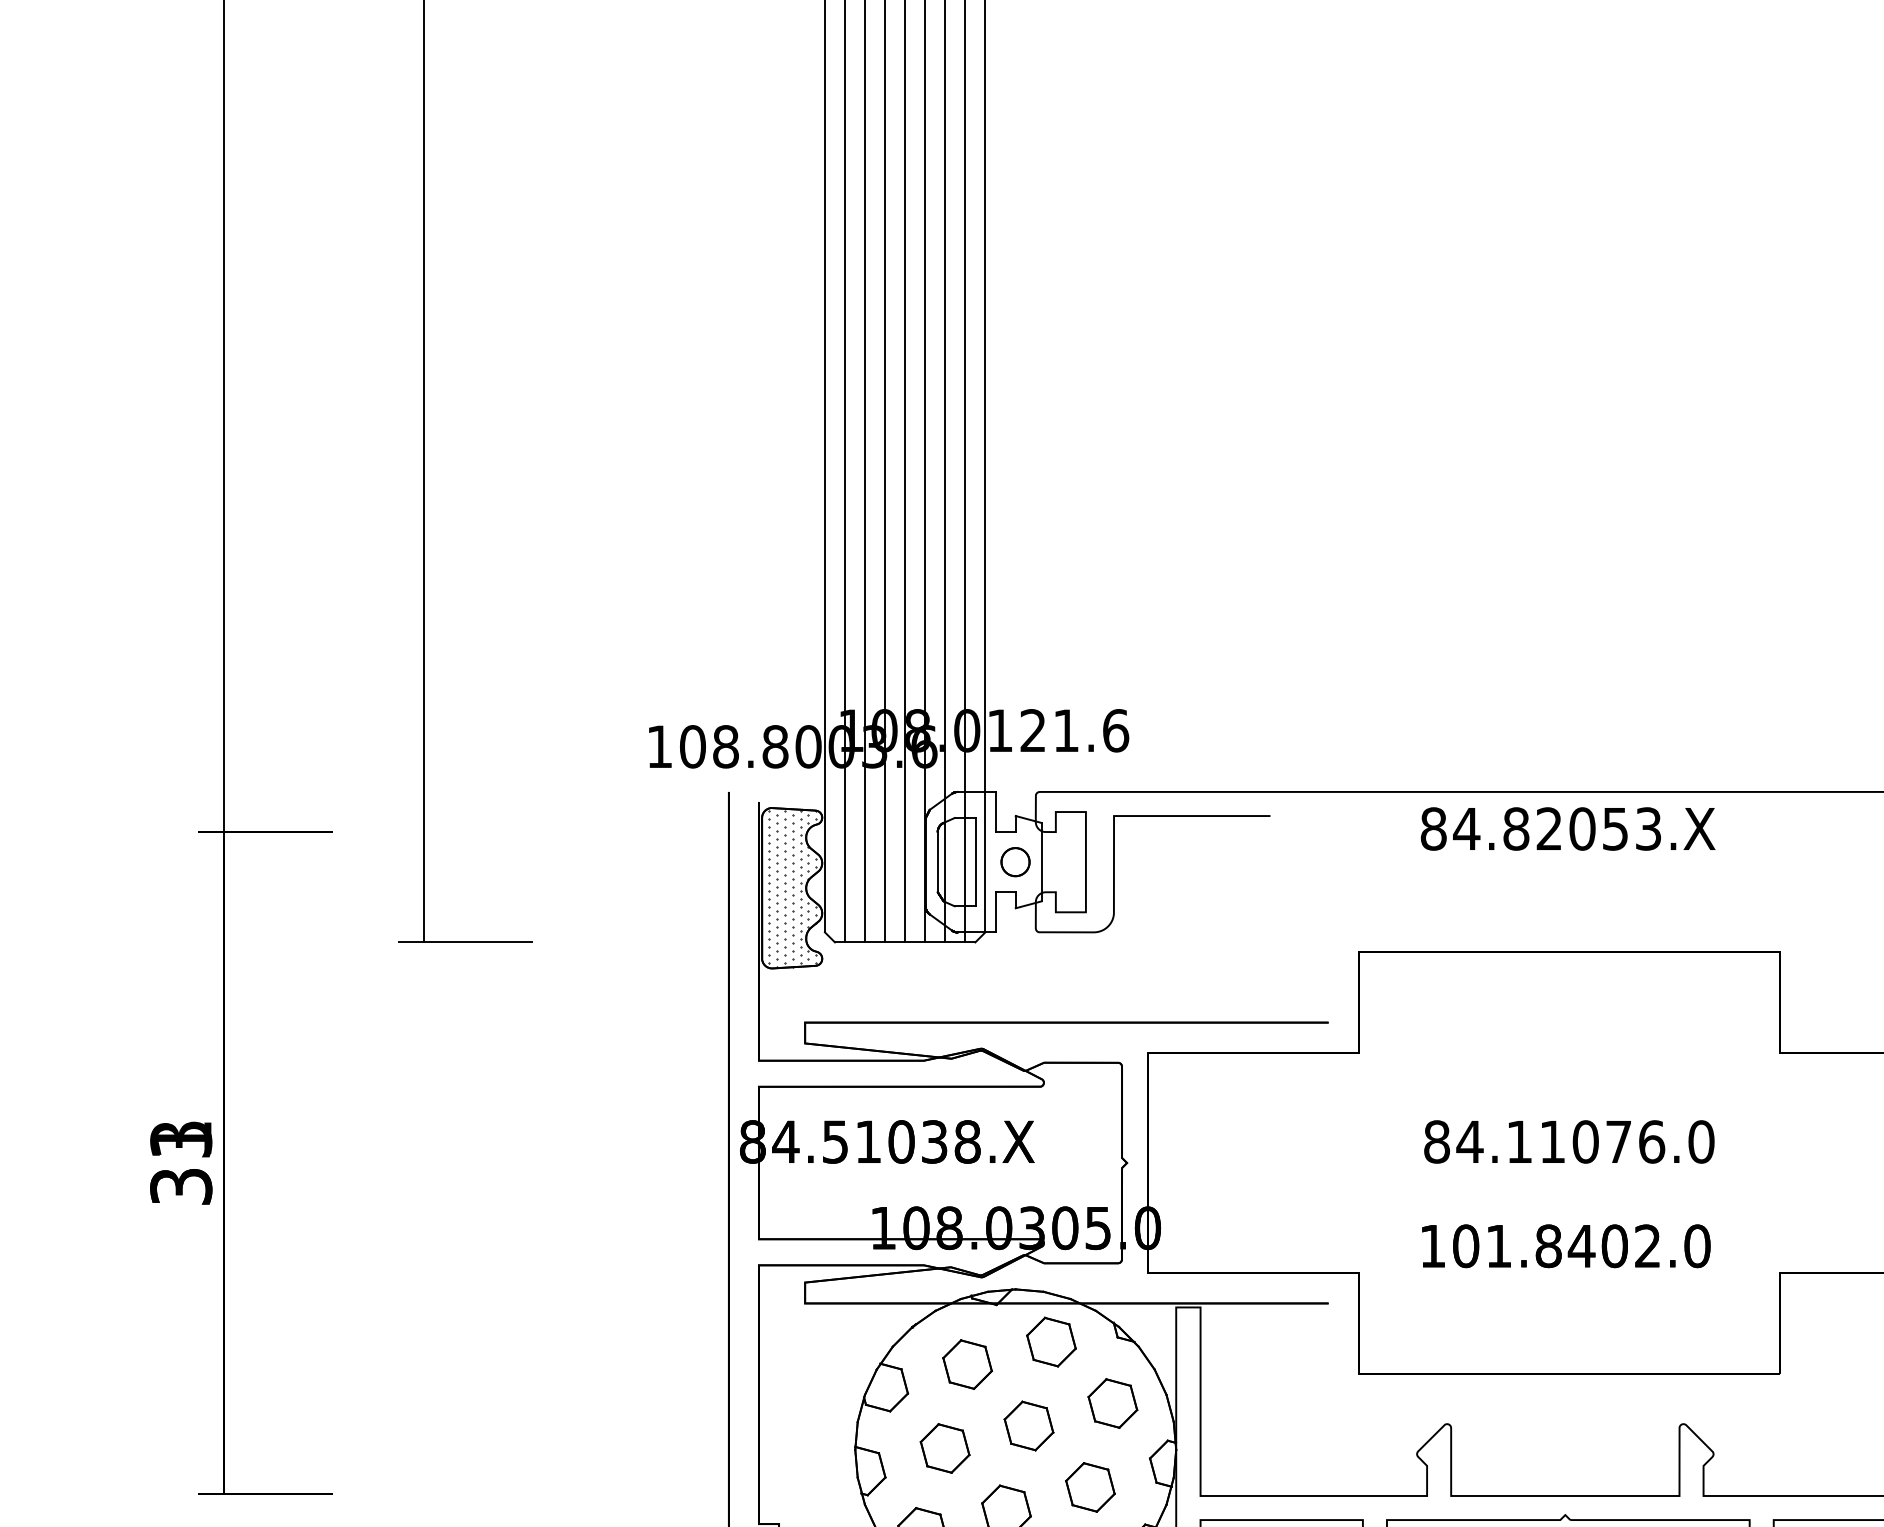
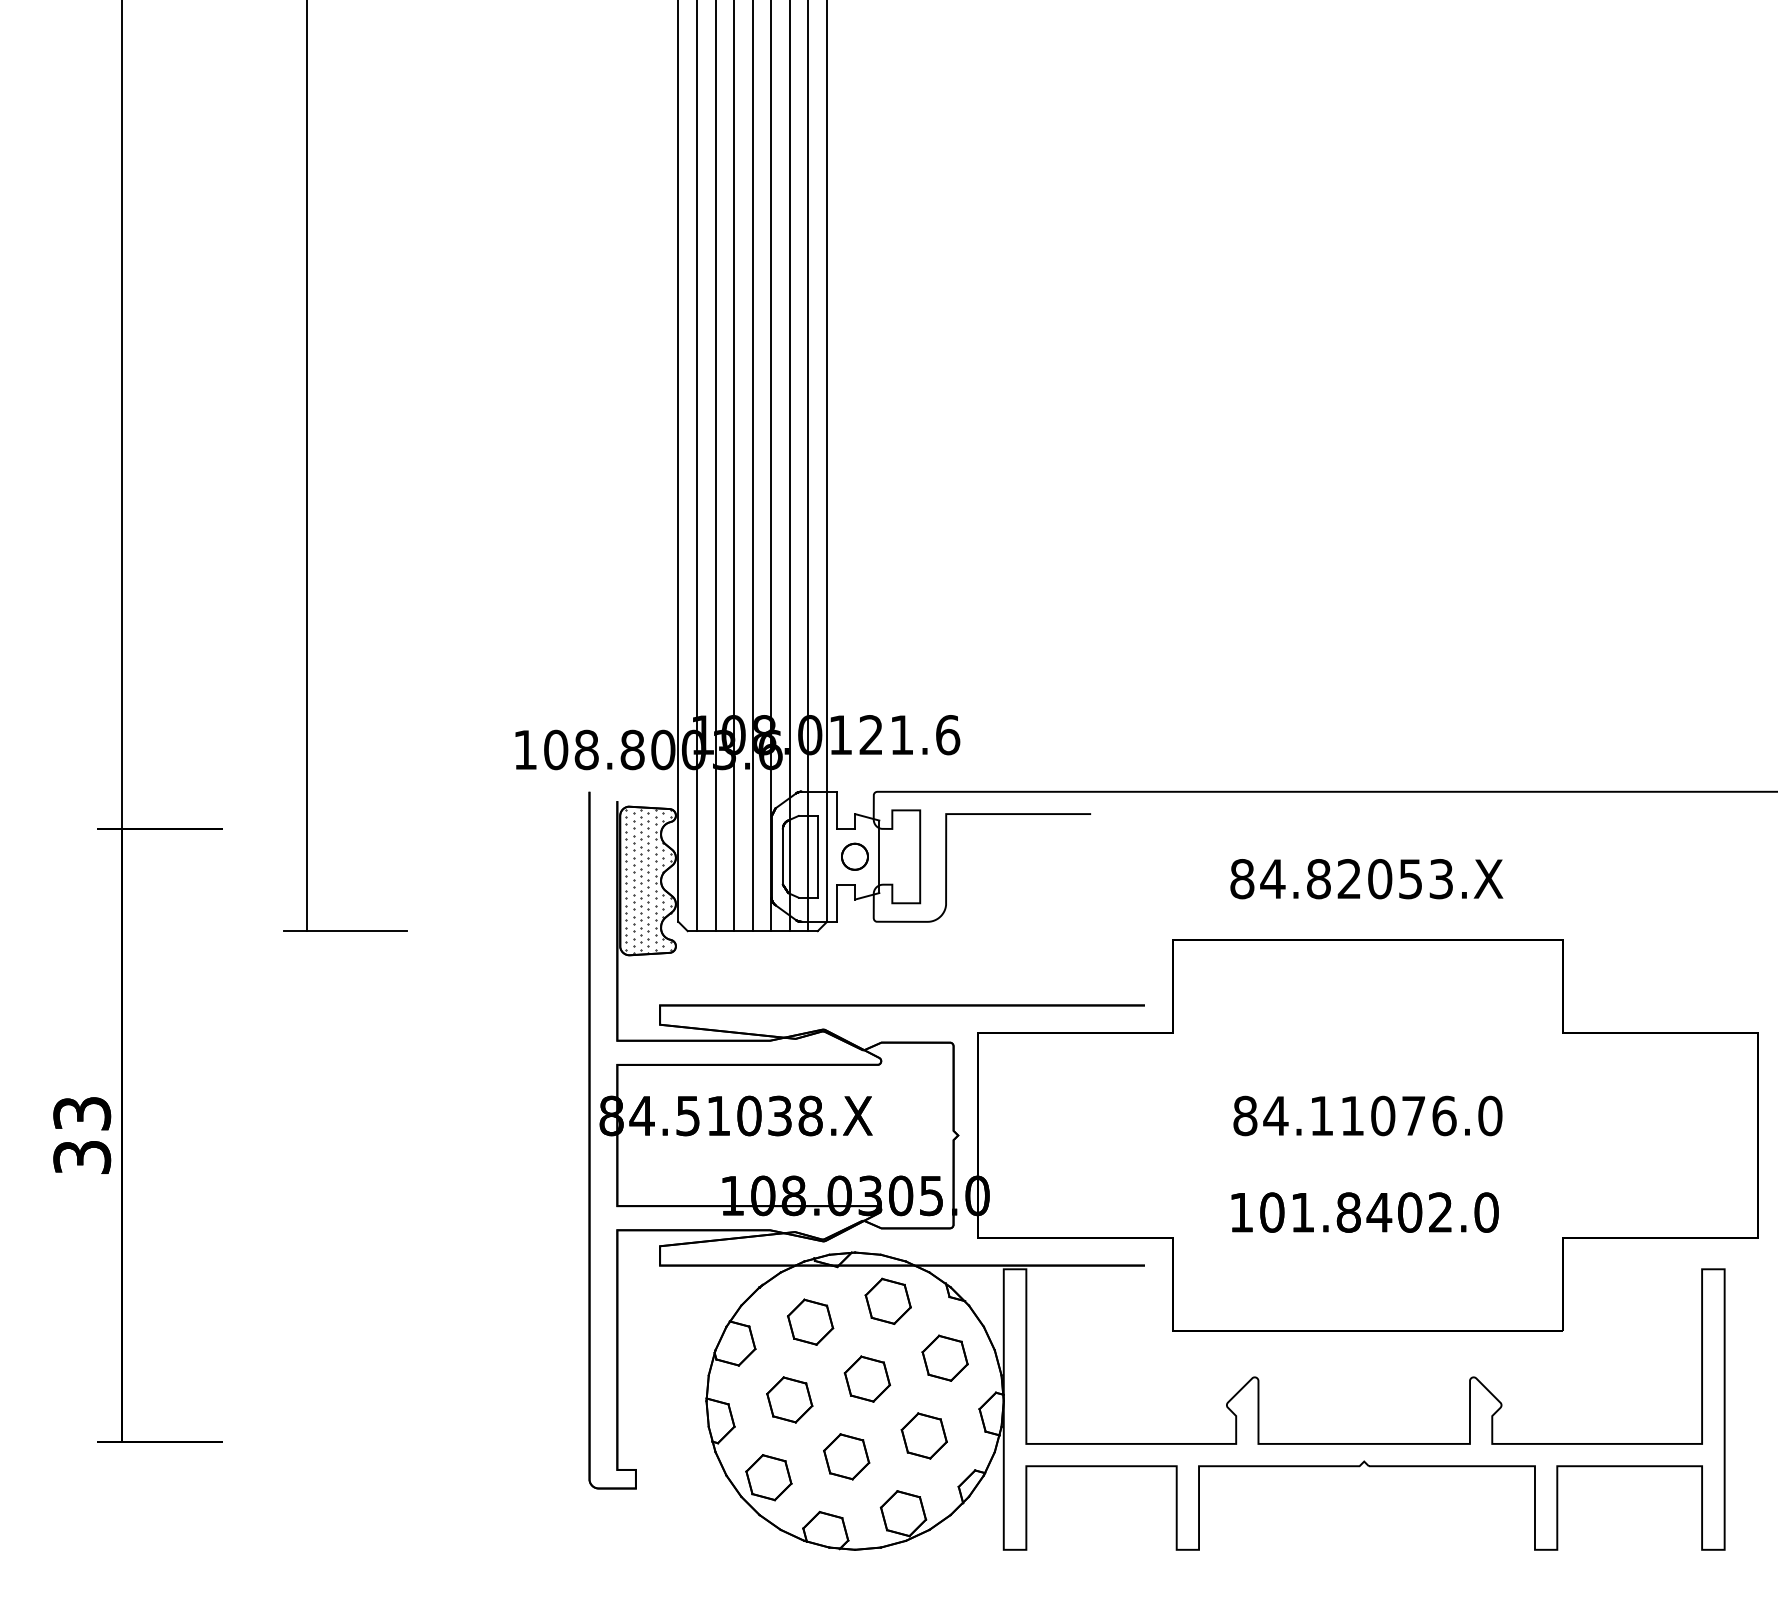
text: (1567, 829) -> (1366, 879), moved
text: (181, 1139) -> (82, 1113), 31 -> 33

